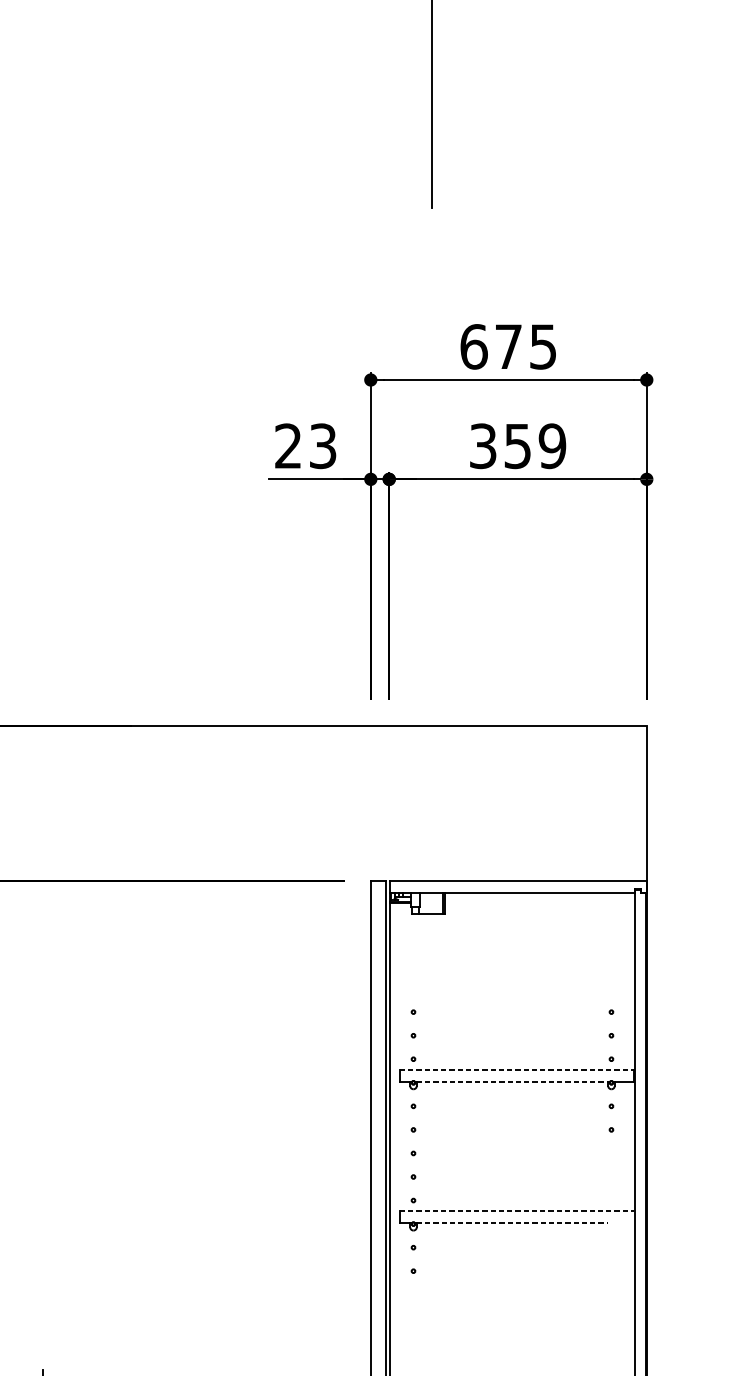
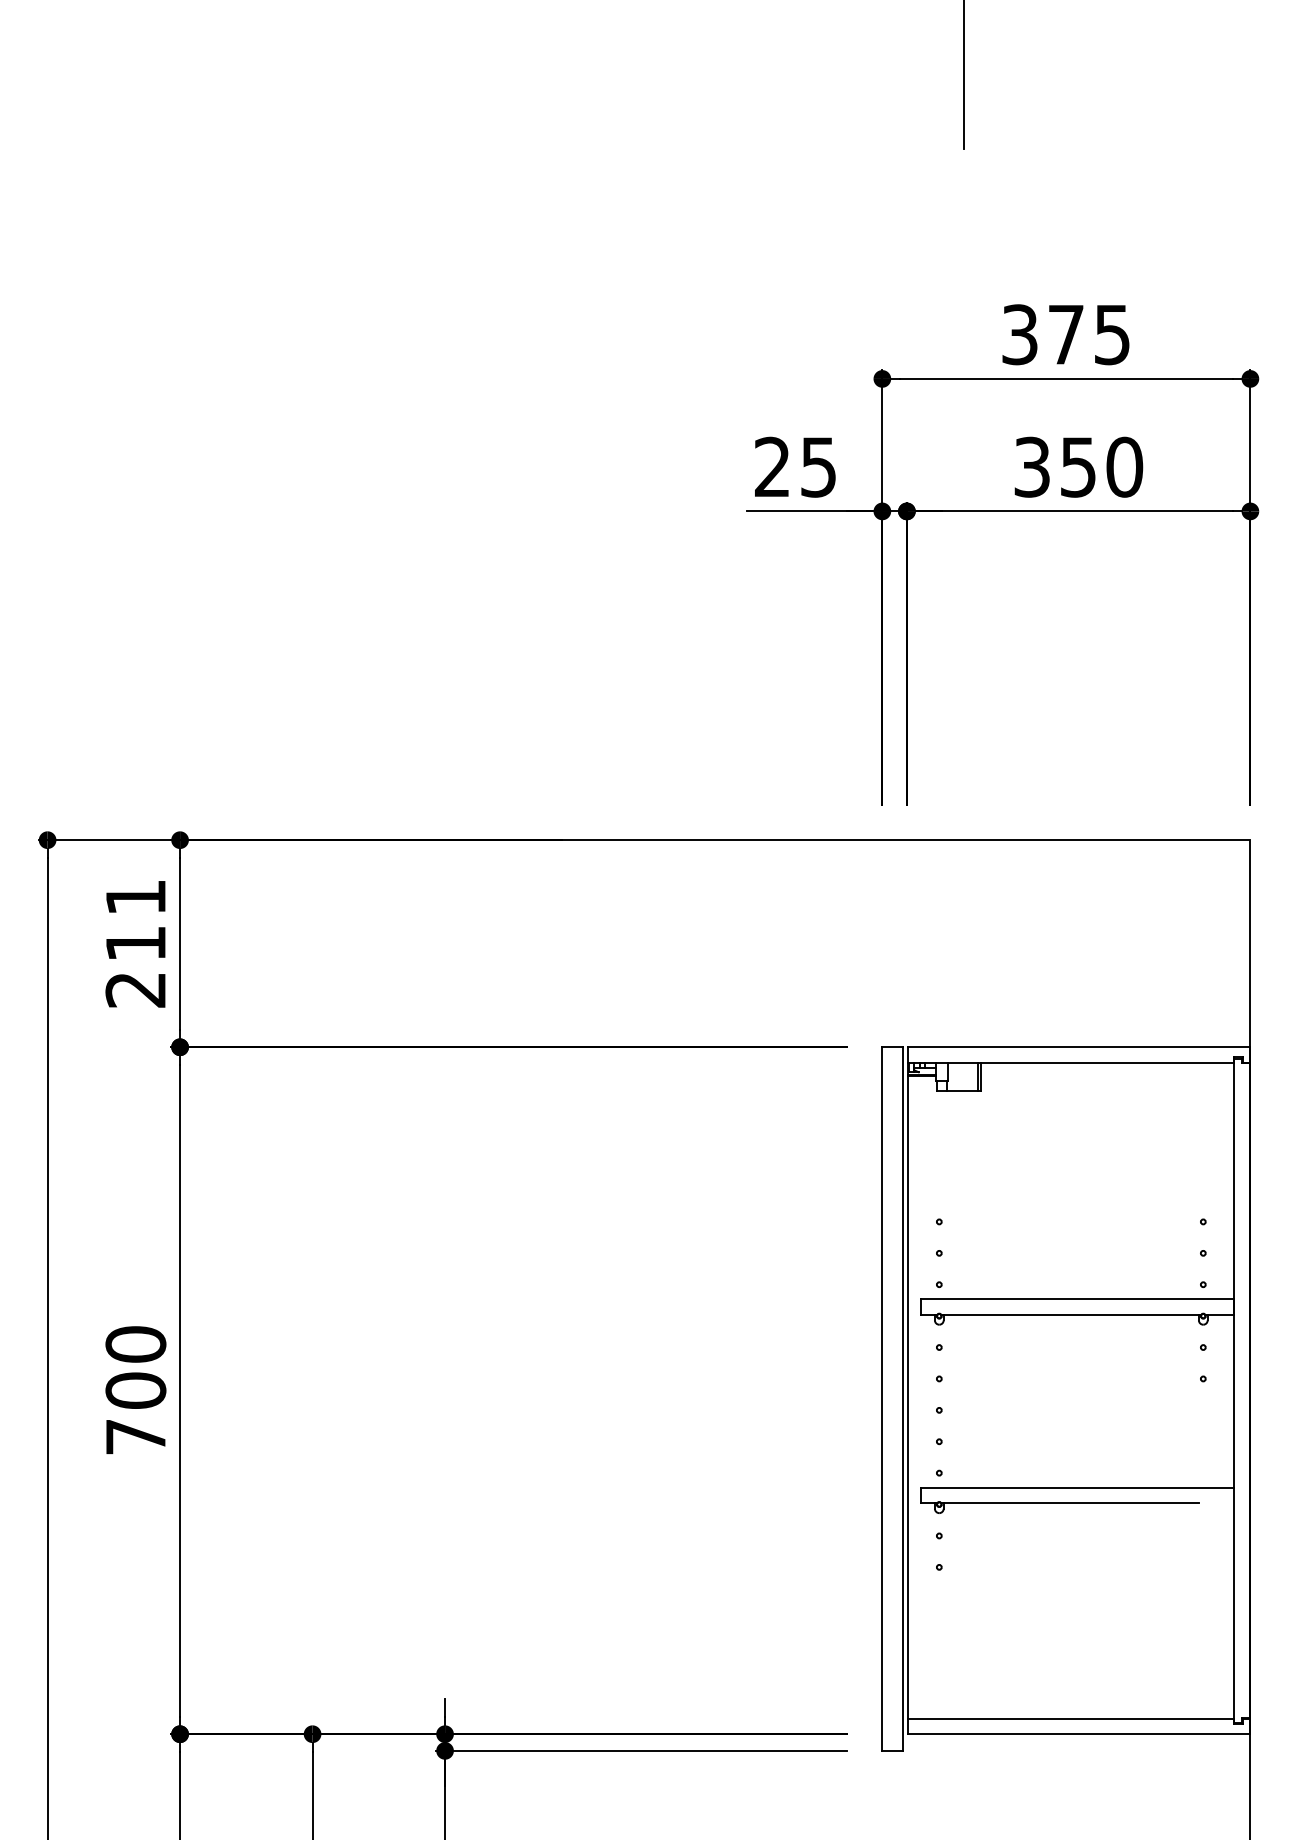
text: (474, 346) -> (1020, 334), 675 -> 375
text: (322, 445) -> (818, 466), 23 -> 25
text: (552, 445) -> (1124, 466), 359 -> 350
line: (517, 1070) -> (1077, 1299), dashed -> solid
line: (512, 1081) -> (1071, 1314), dashed -> solid
line: (517, 1211) -> (1077, 1487), dashed -> solid
line: (512, 1223) -> (1071, 1503), dashed -> solid

